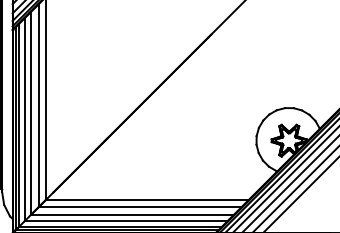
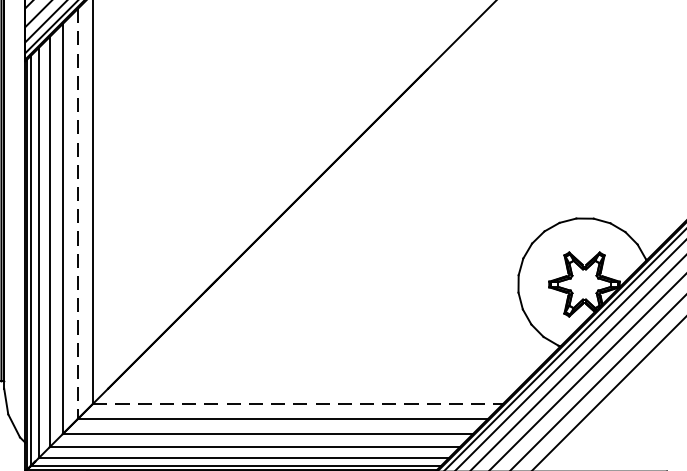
line: (38, 106) -> (77, 215), solid -> dashed
line: (148, 199) -> (300, 403), solid -> dashed

